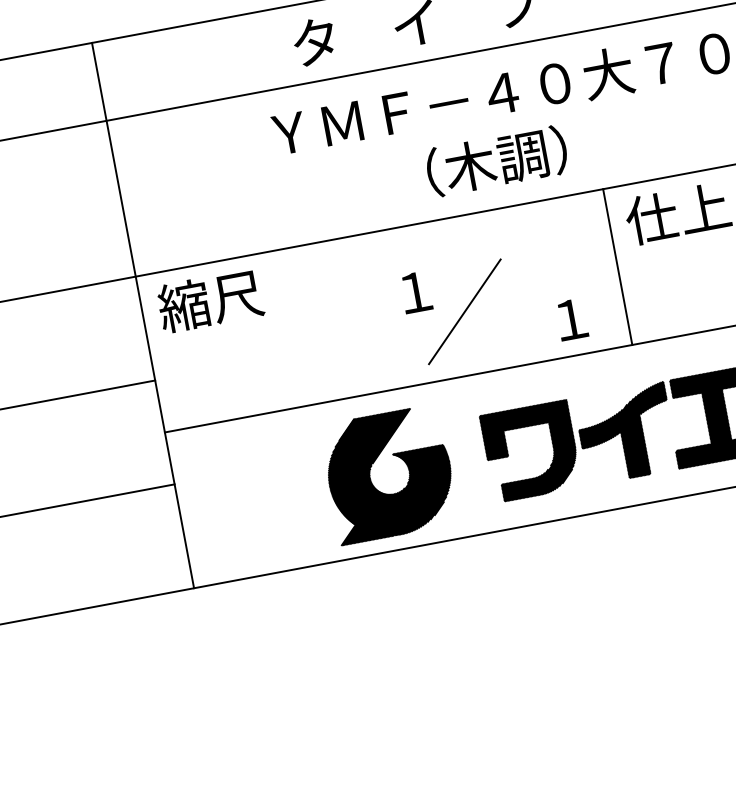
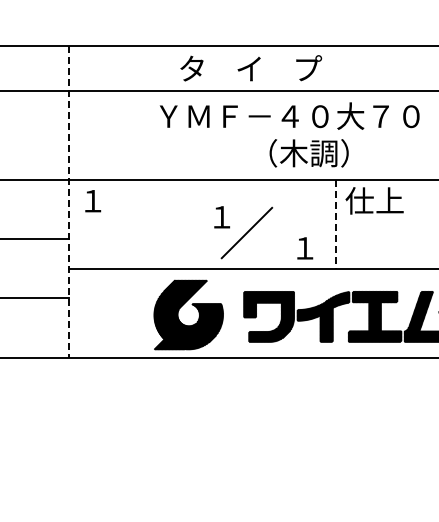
text: (495, 161) -> (308, 153), moved
line: (617, 267) -> (335, 224), solid -> dashed
text: (209, 300) -> (107, 200), 縮尺 -> １
line: (143, 314) -> (69, 201), solid -> dashed

